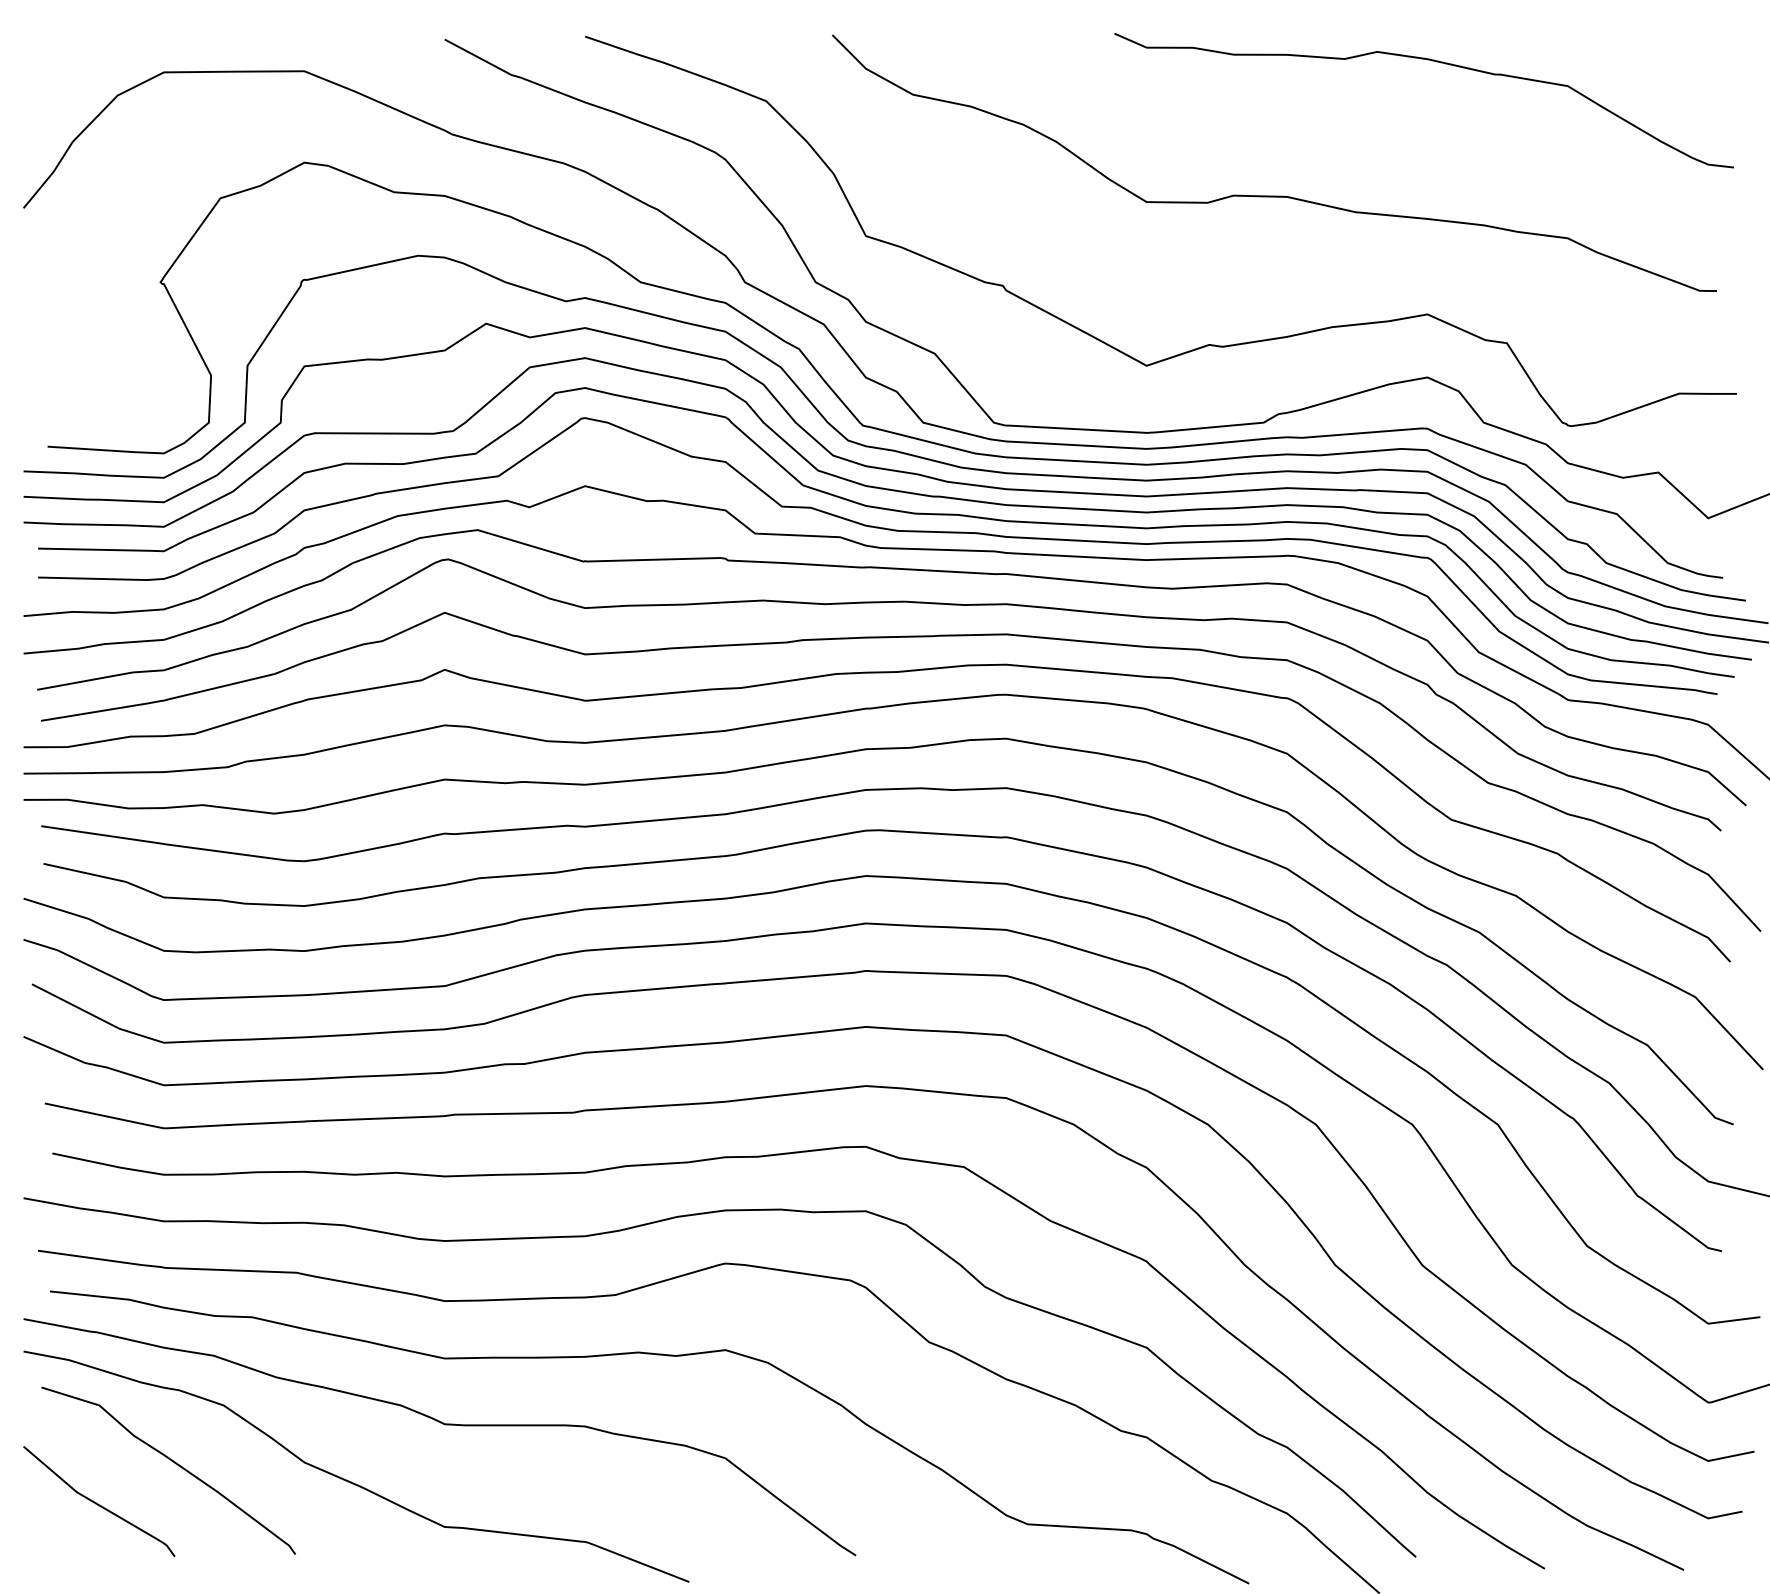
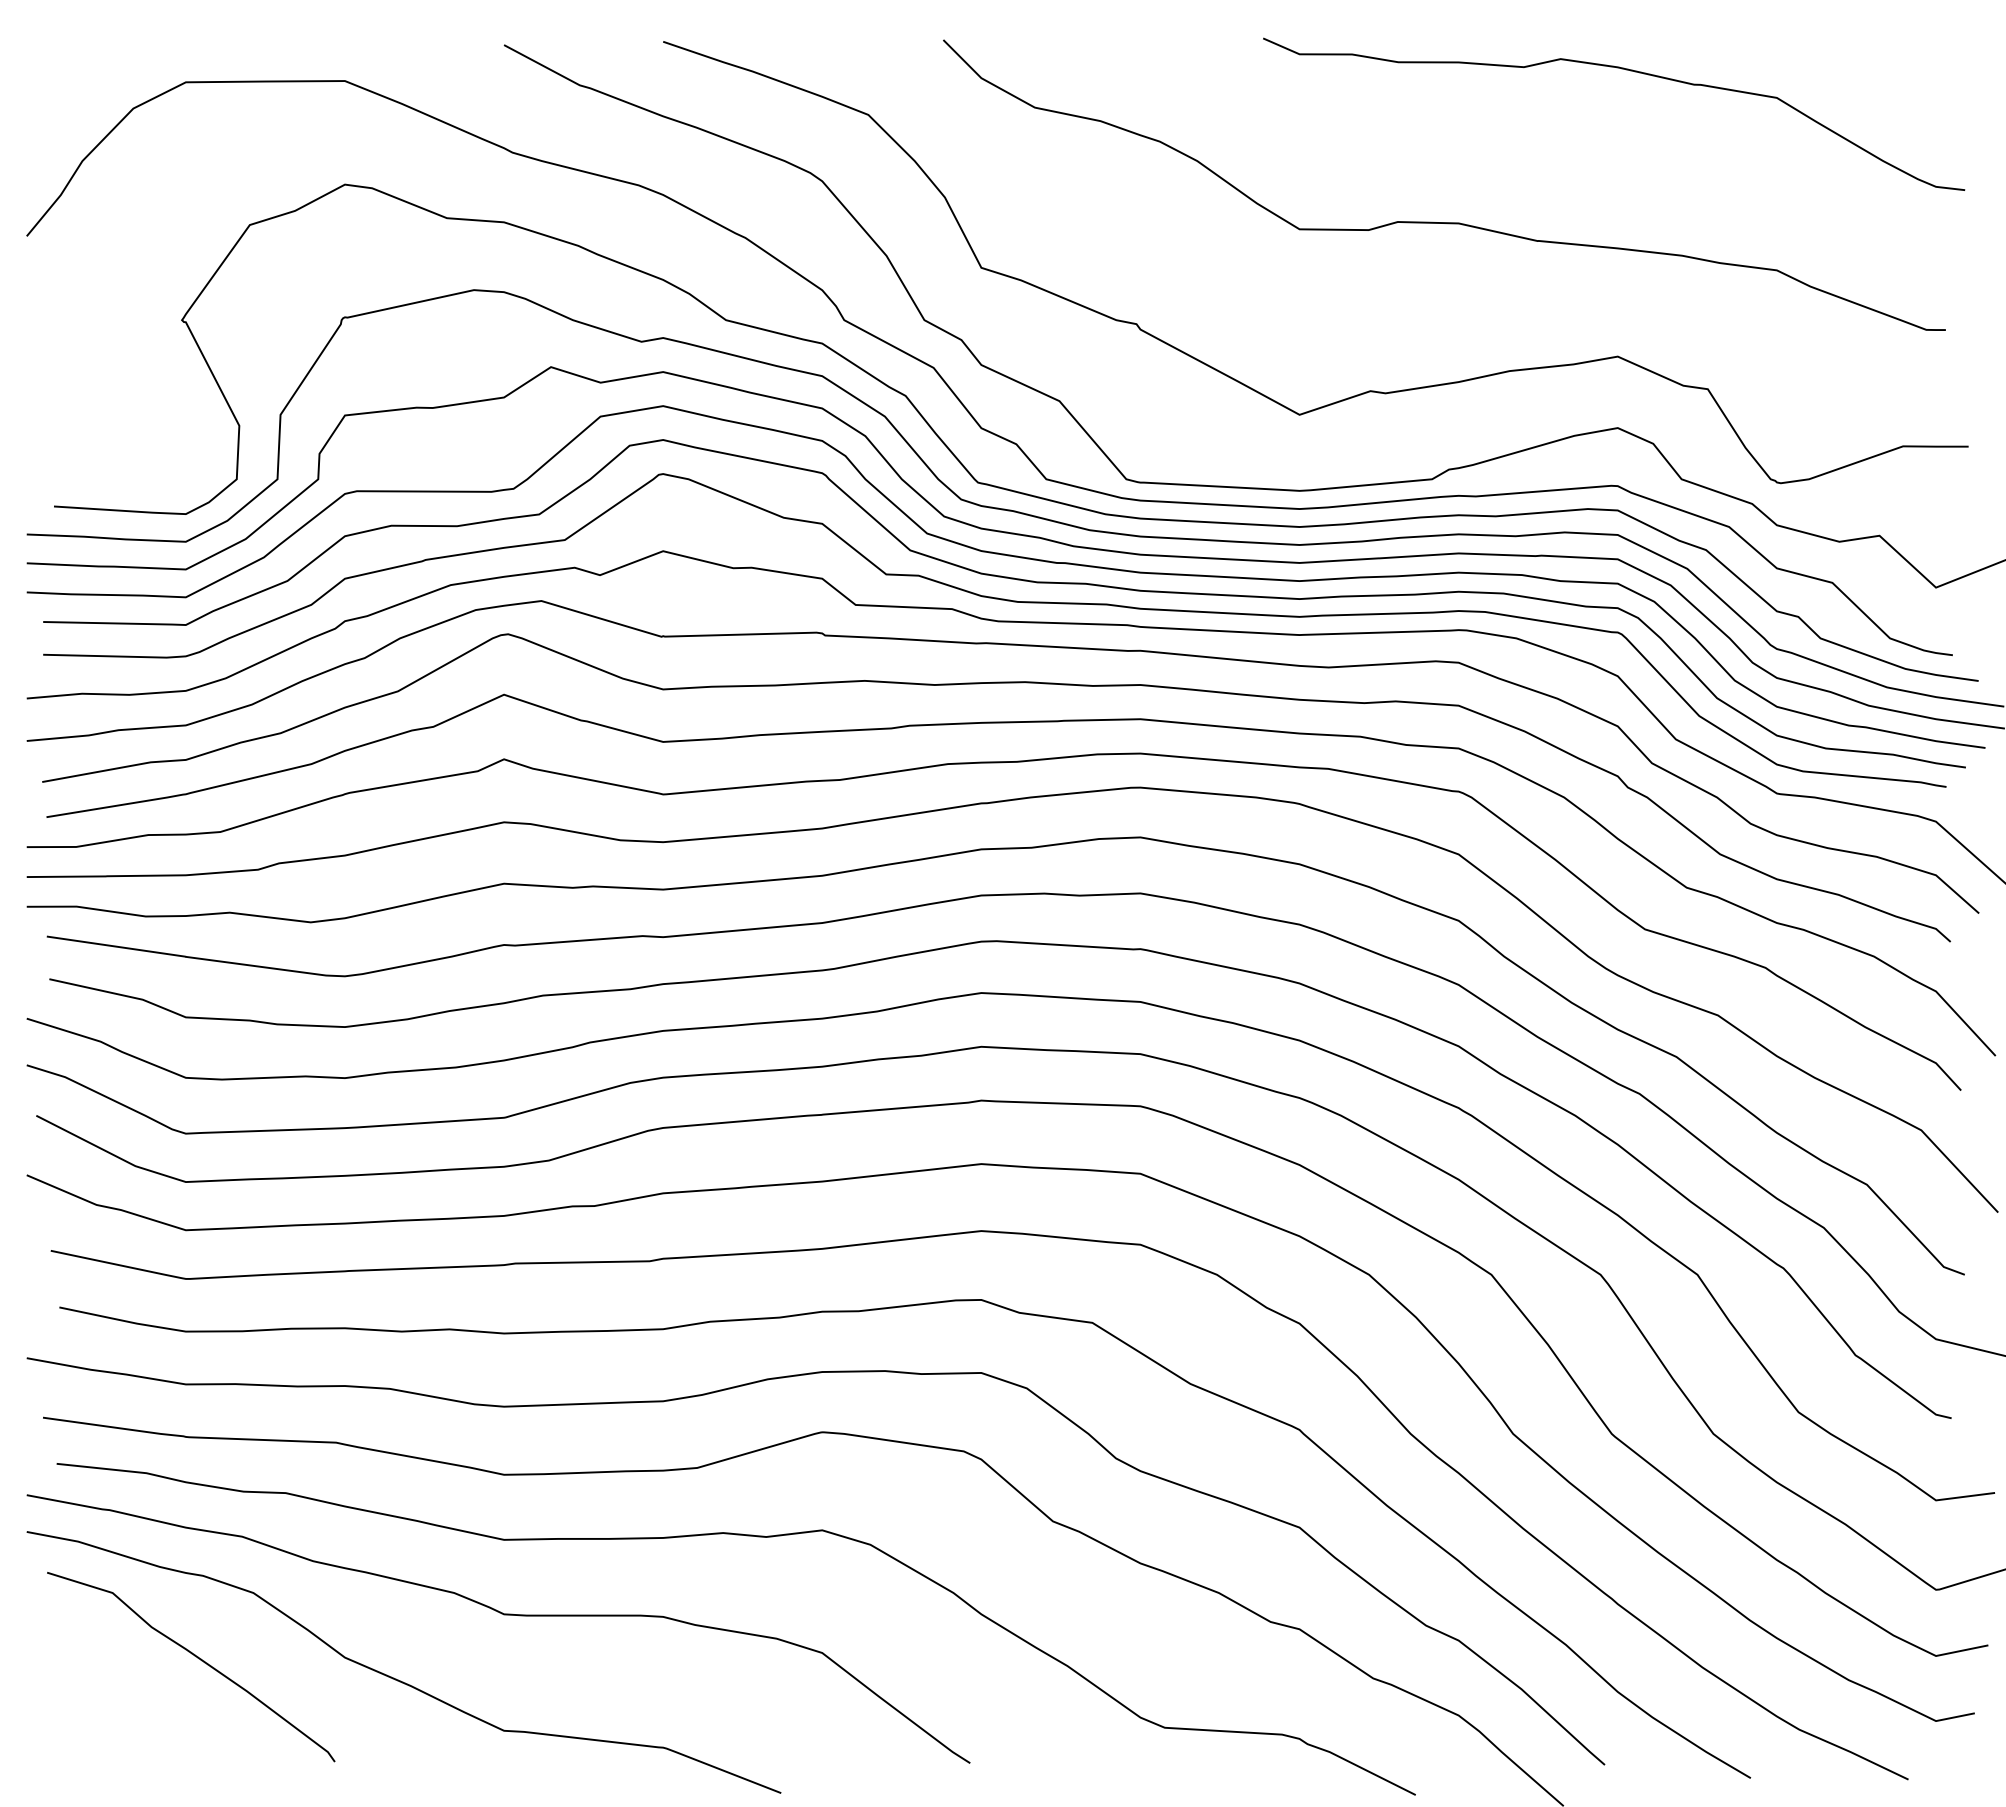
curve: (97, 1502) -> (110, 1703), removed

